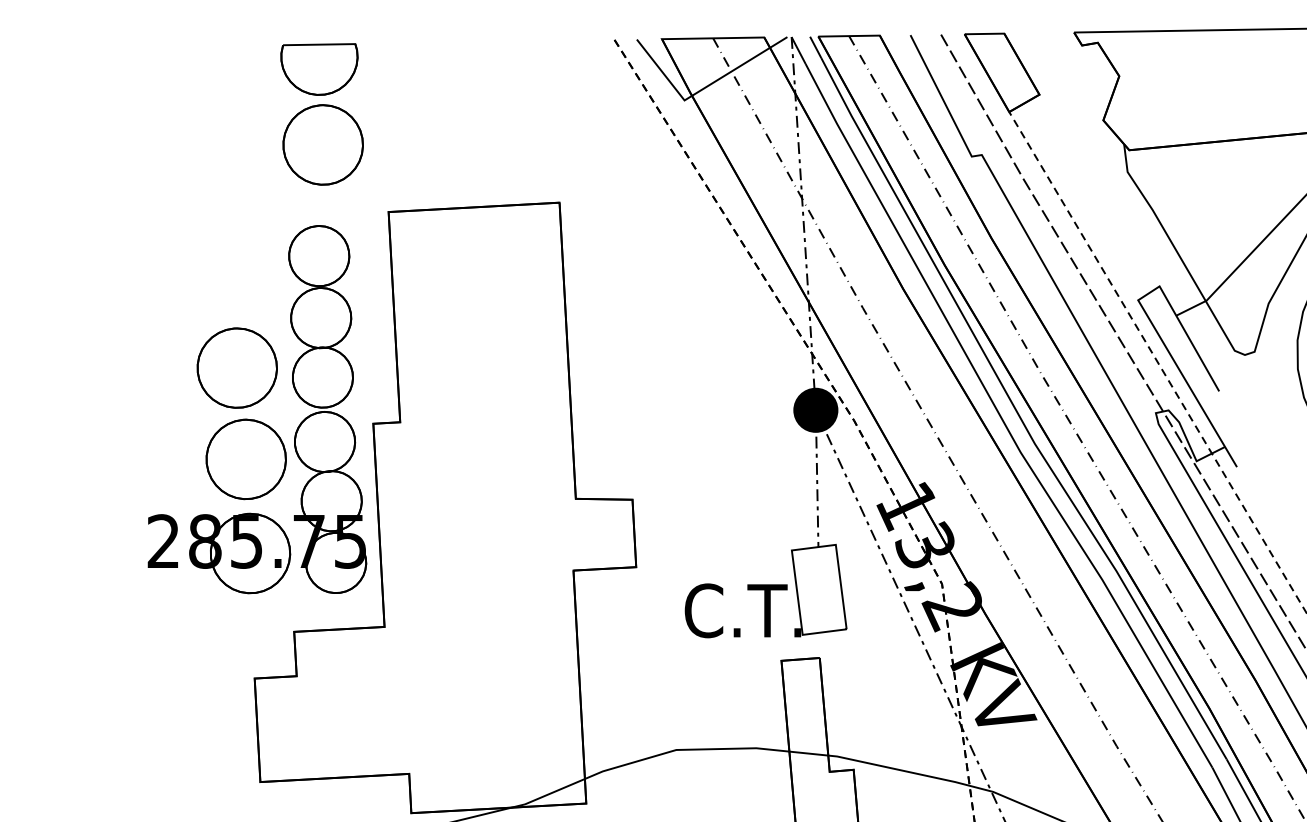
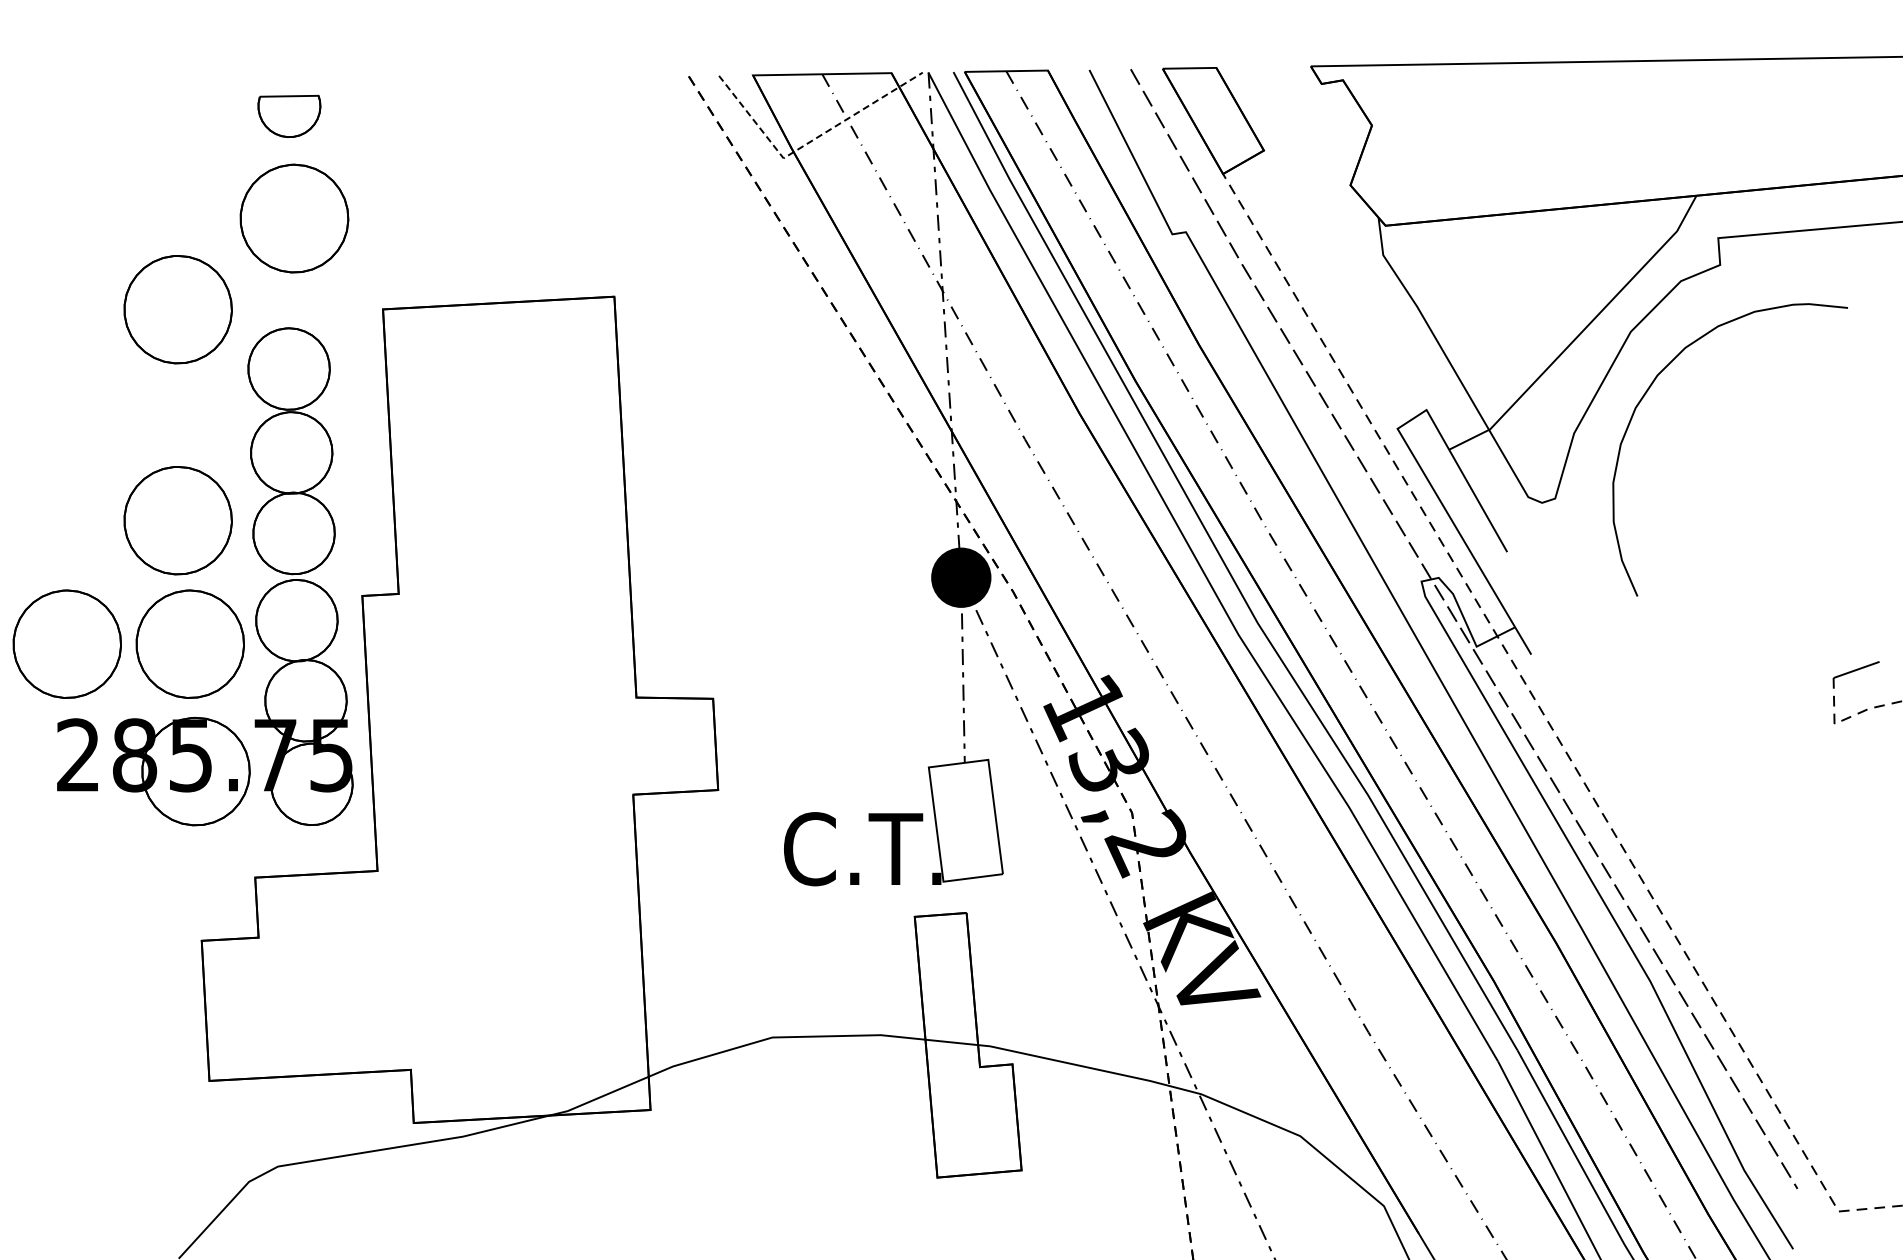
part: (319, 69) -> (289, 116), size x0.6
line: (702, 89) -> (808, 143), solid -> dashed
part: (236, 212) -> (177, 309), added
part: (154, 458) -> (66, 643), added

